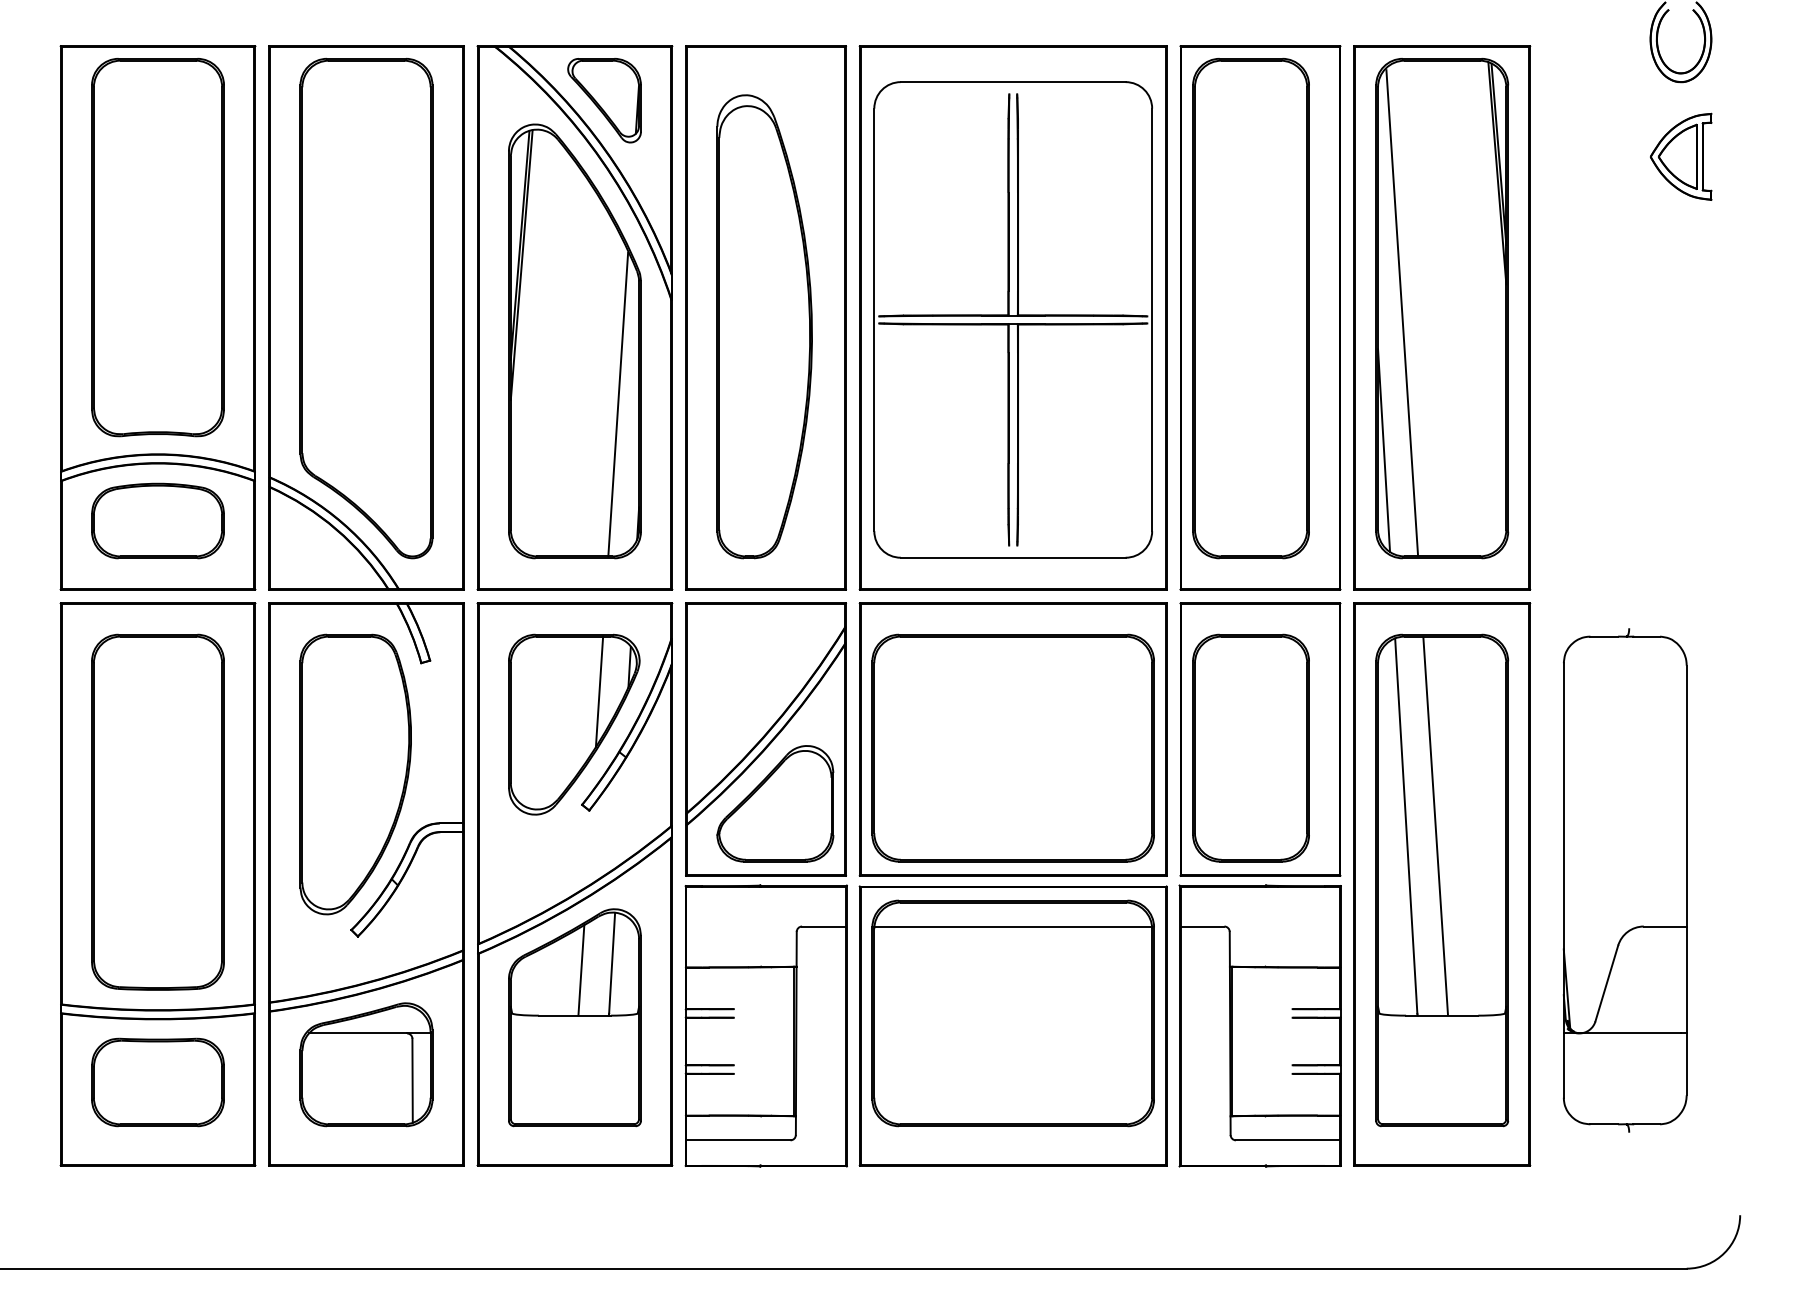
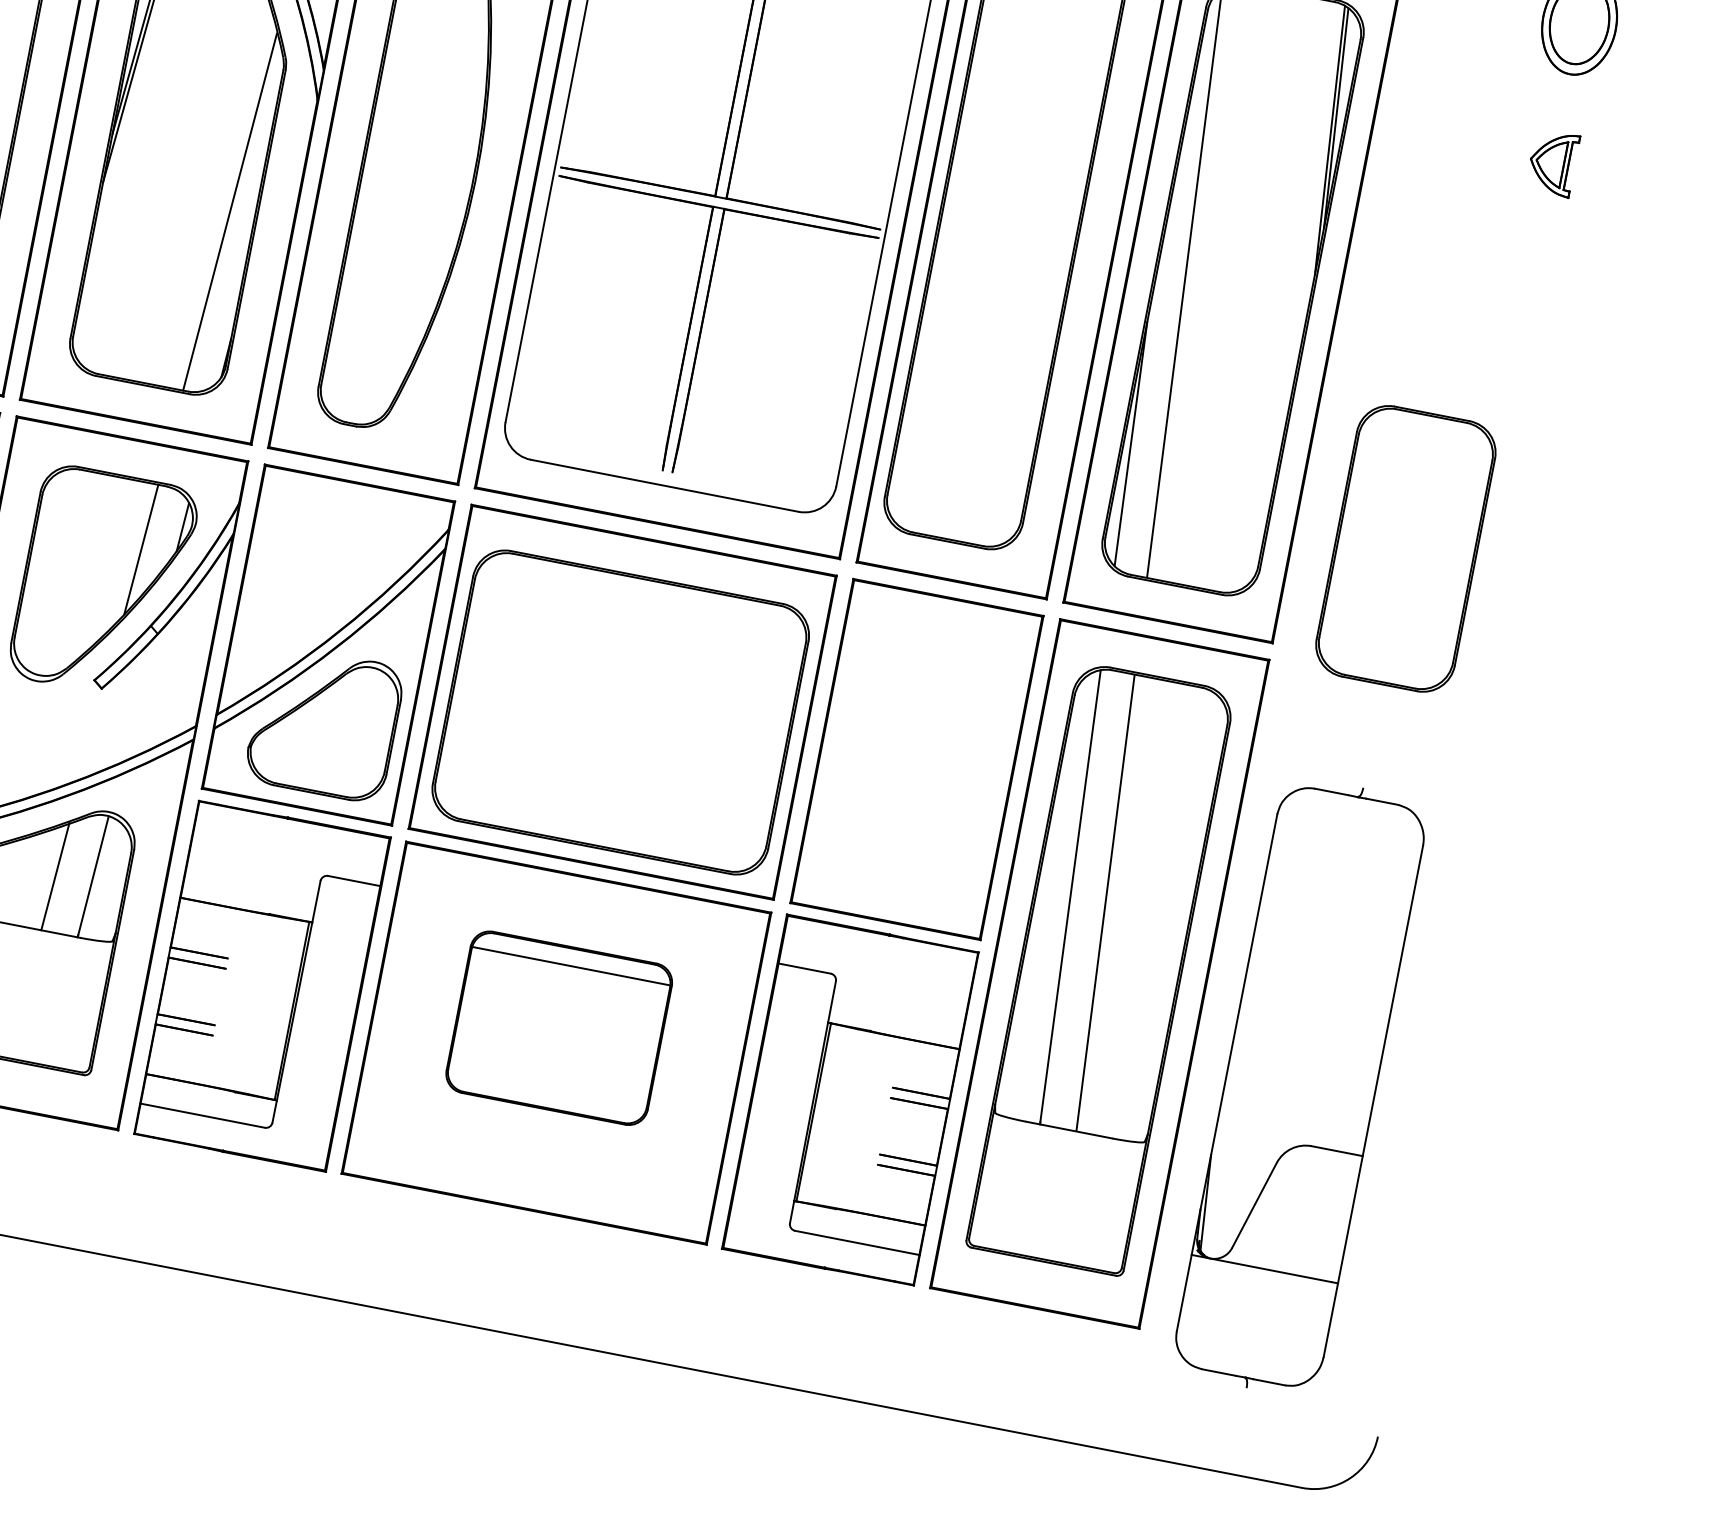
part: (1681, 156) -> (1553, 162), size x0.6
part: (1250, 747) -> (1405, 547), moved
part: (1624, 880) -> (1299, 1086), moved
part: (1012, 1013) -> (558, 1028), size x0.6

